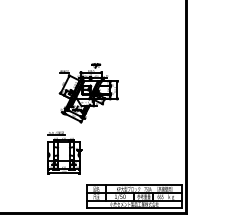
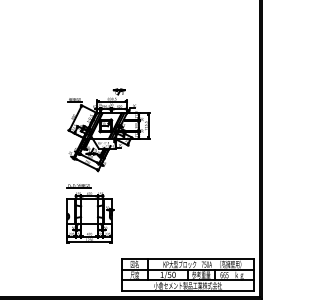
part: (88, 93) -> (108, 130), moved

